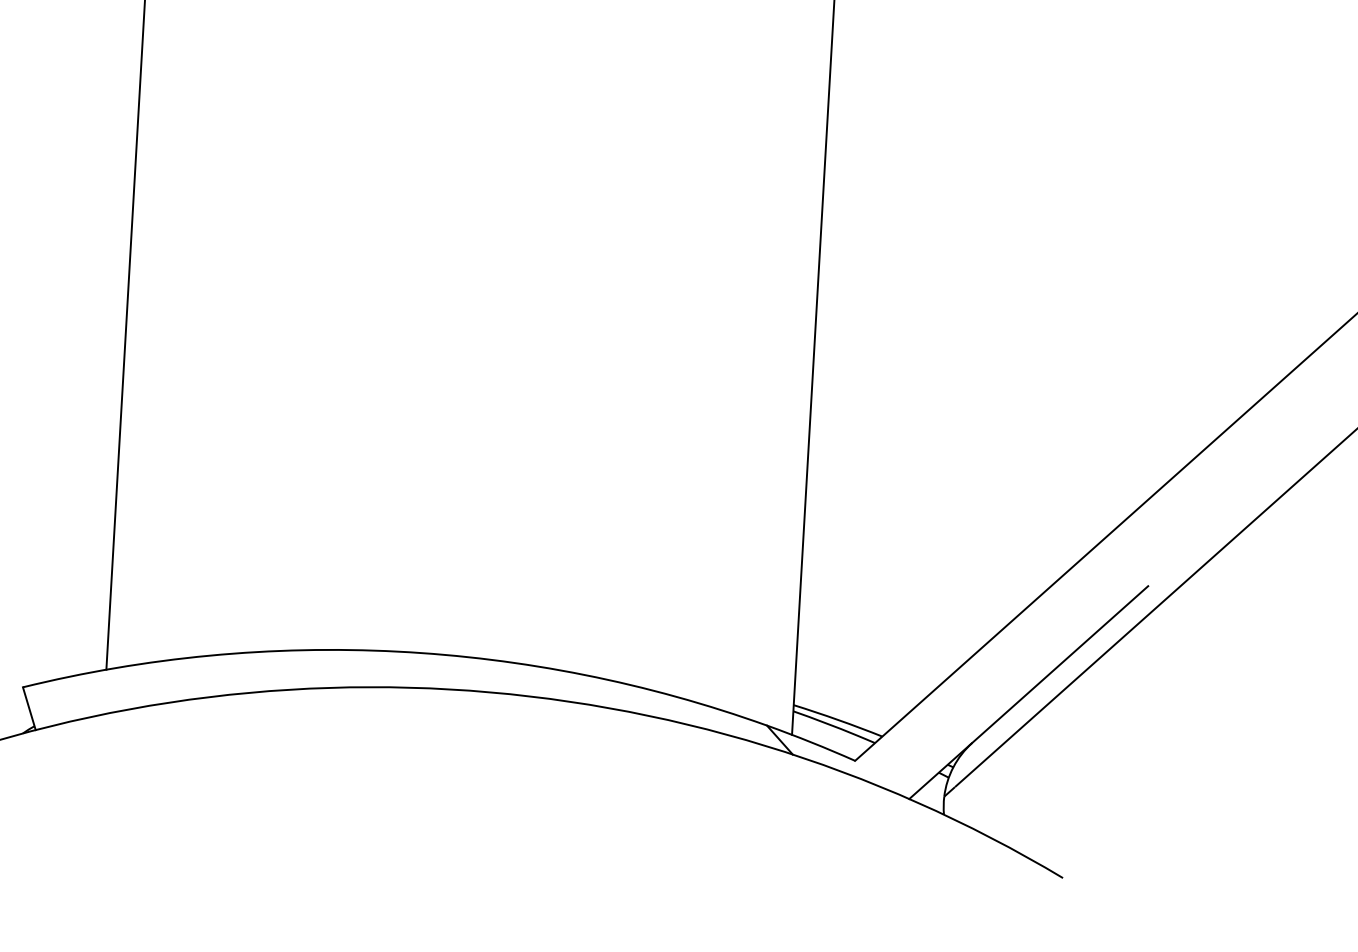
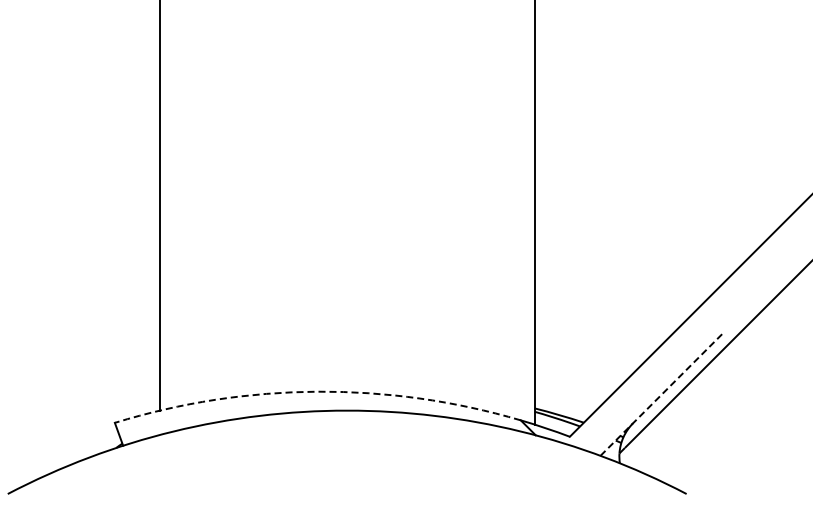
arc: (397, 651) -> (317, 391), solid -> dashed
line: (1029, 691) -> (662, 393), solid -> dashed

